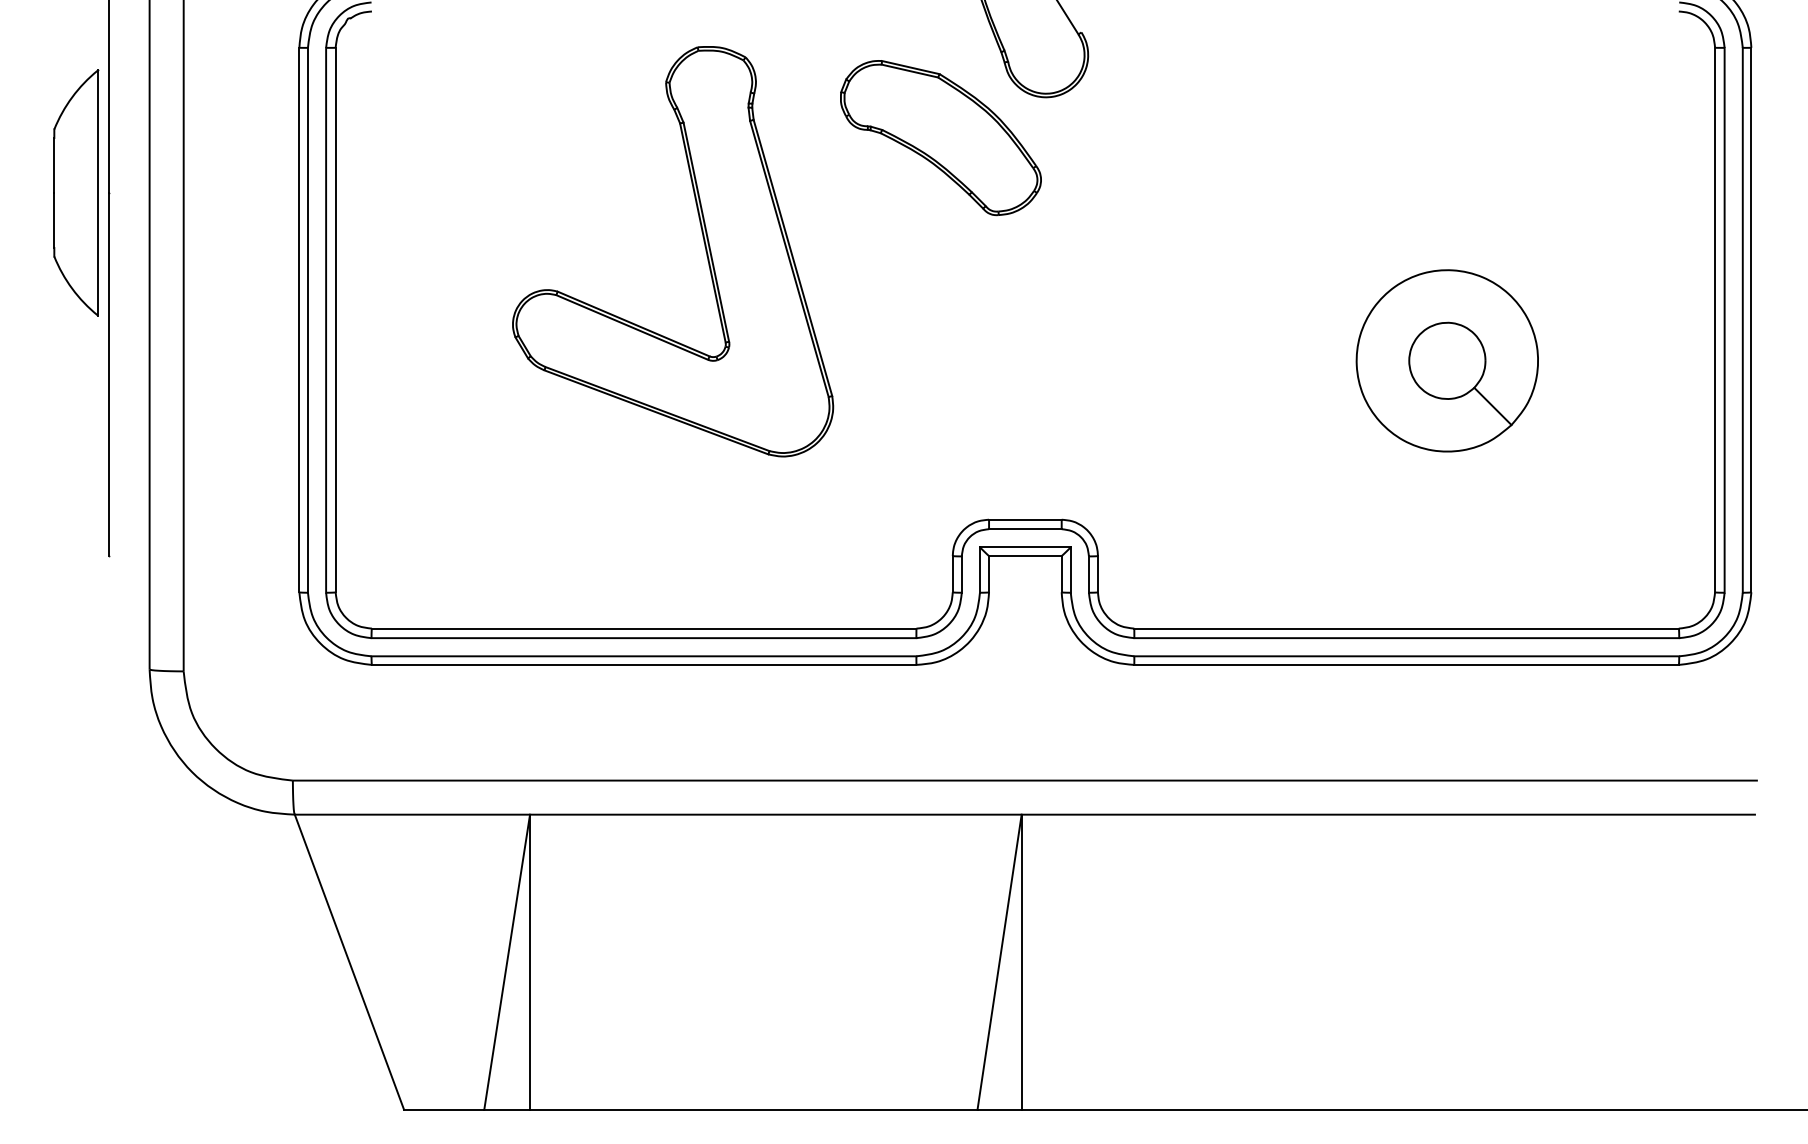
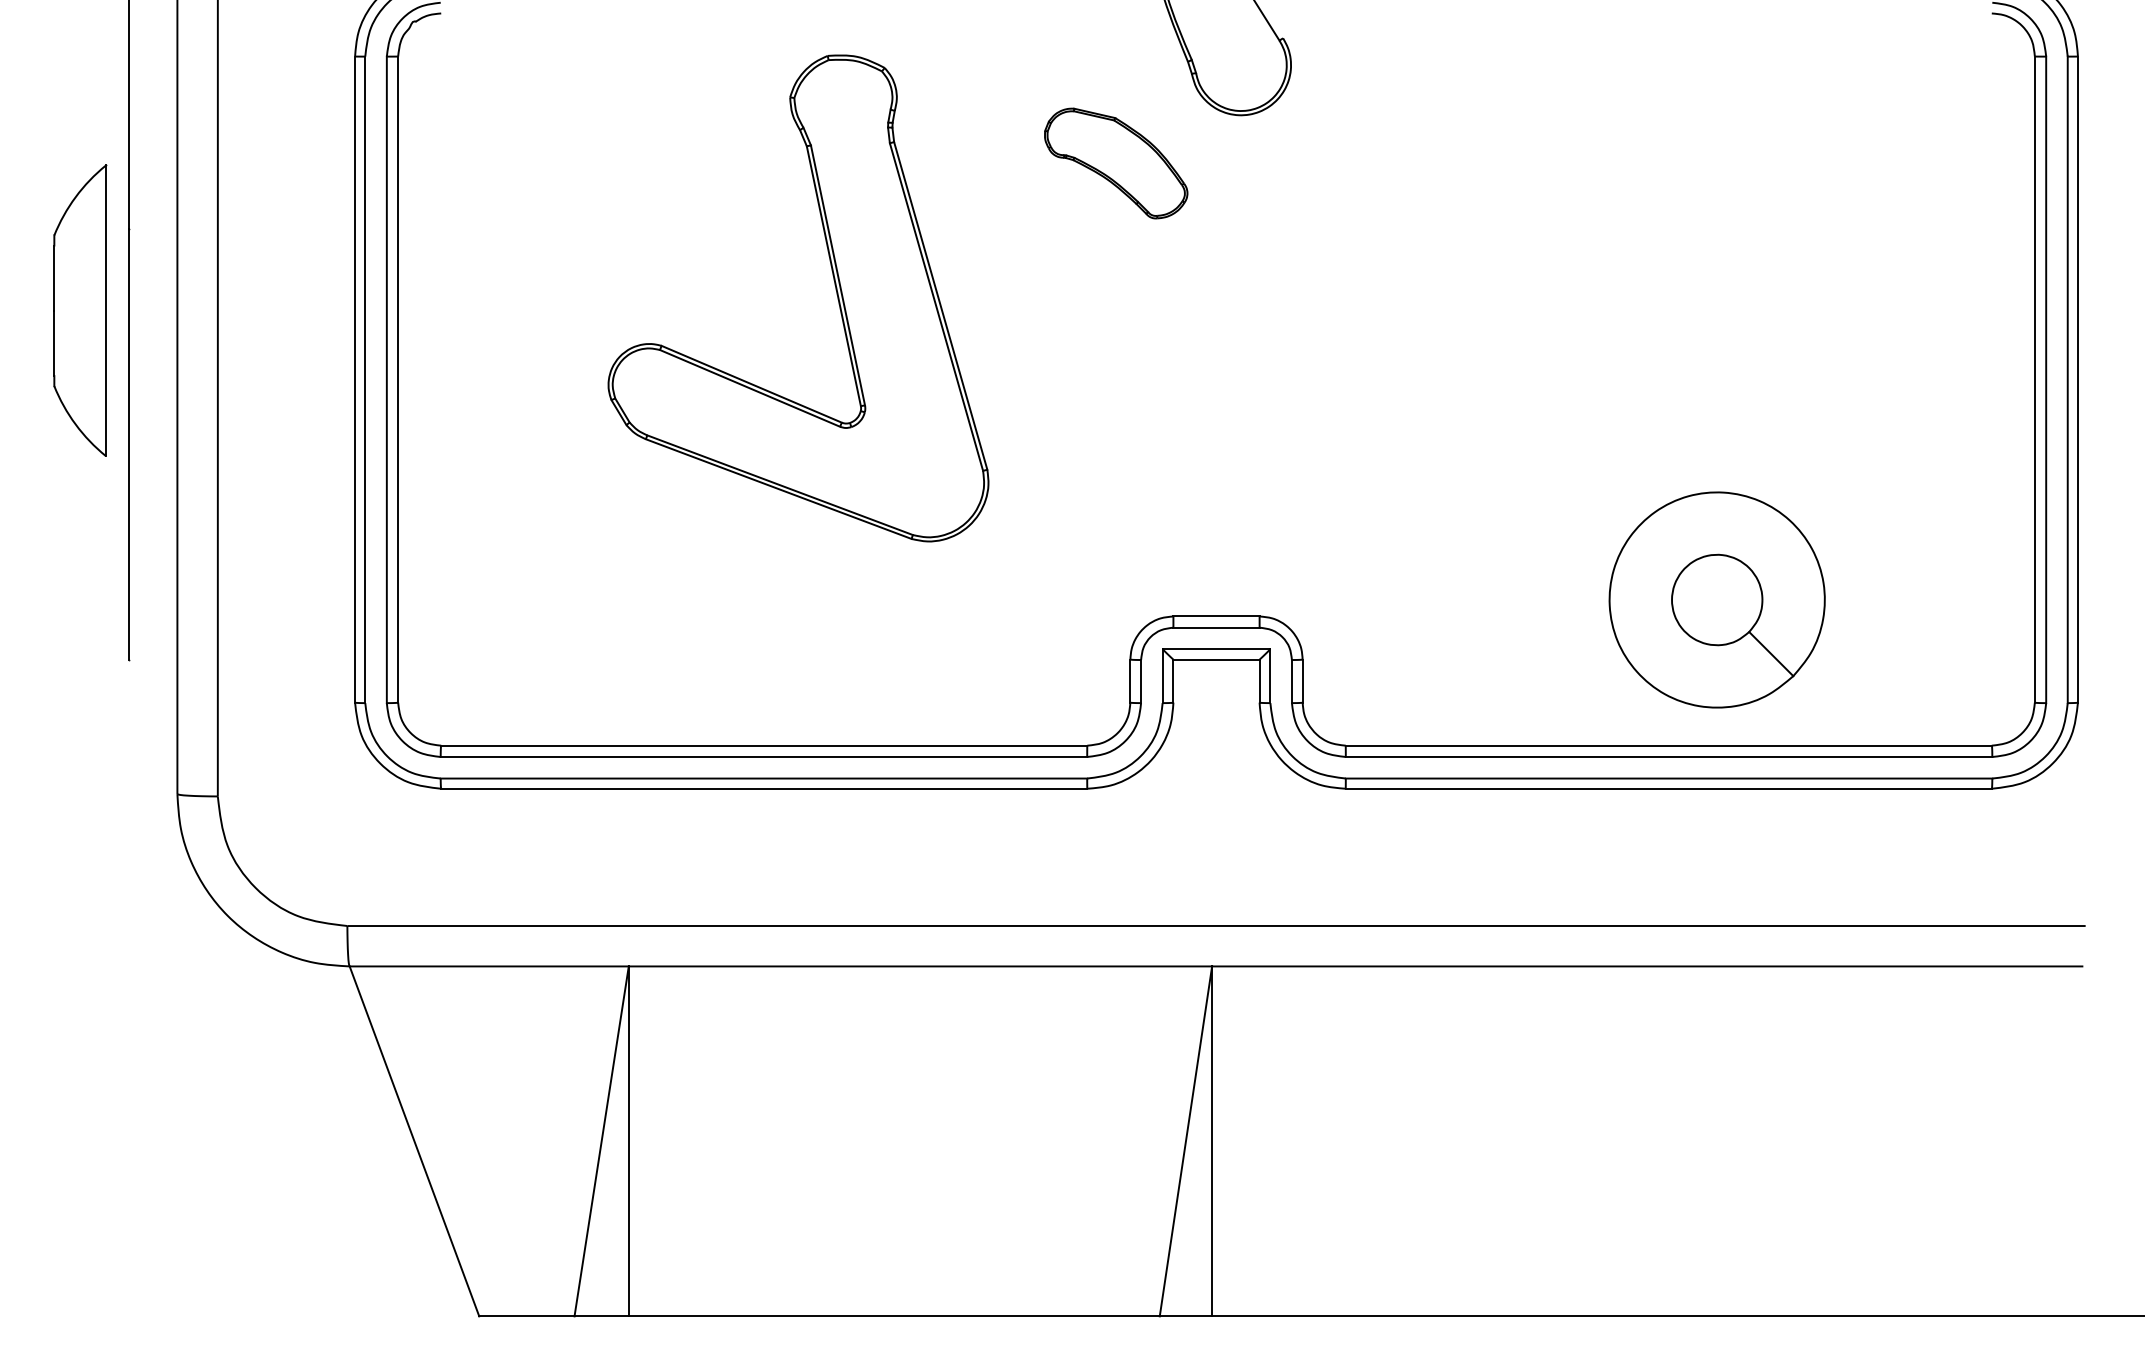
part: (940, 137) -> (1115, 163), size x0.6
part: (76, 192) -> (80, 310), moved
part: (1446, 360) -> (1716, 599), moved

